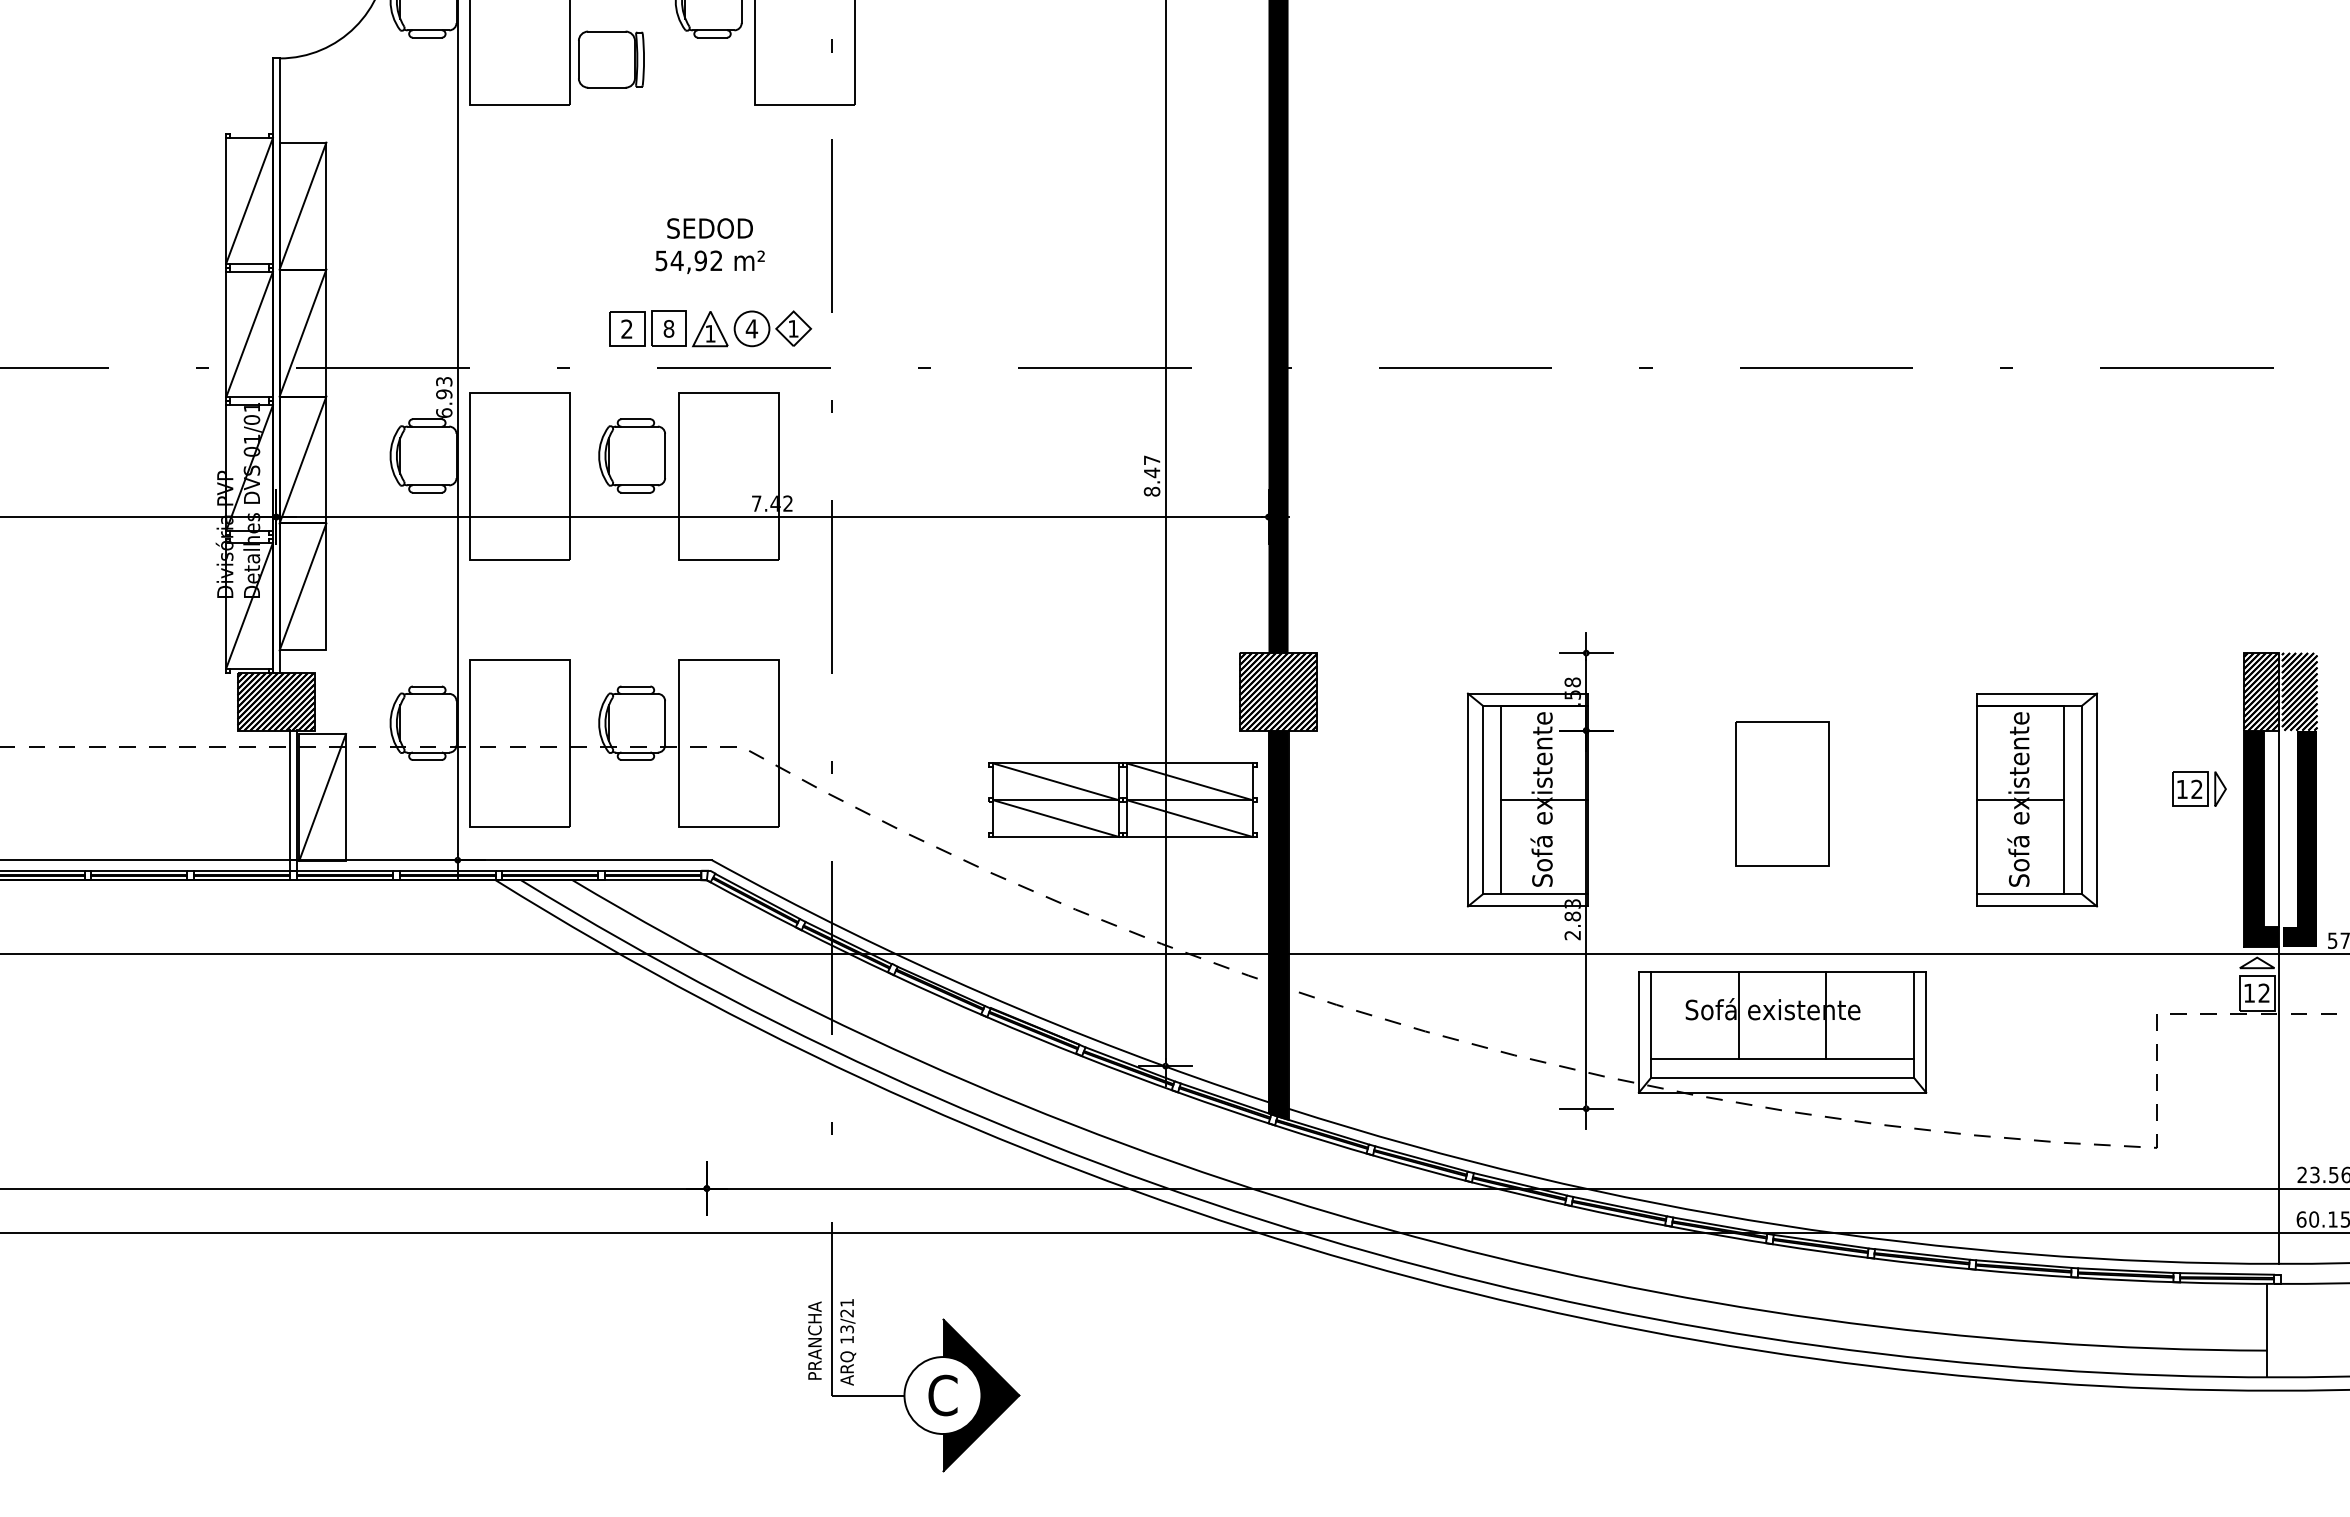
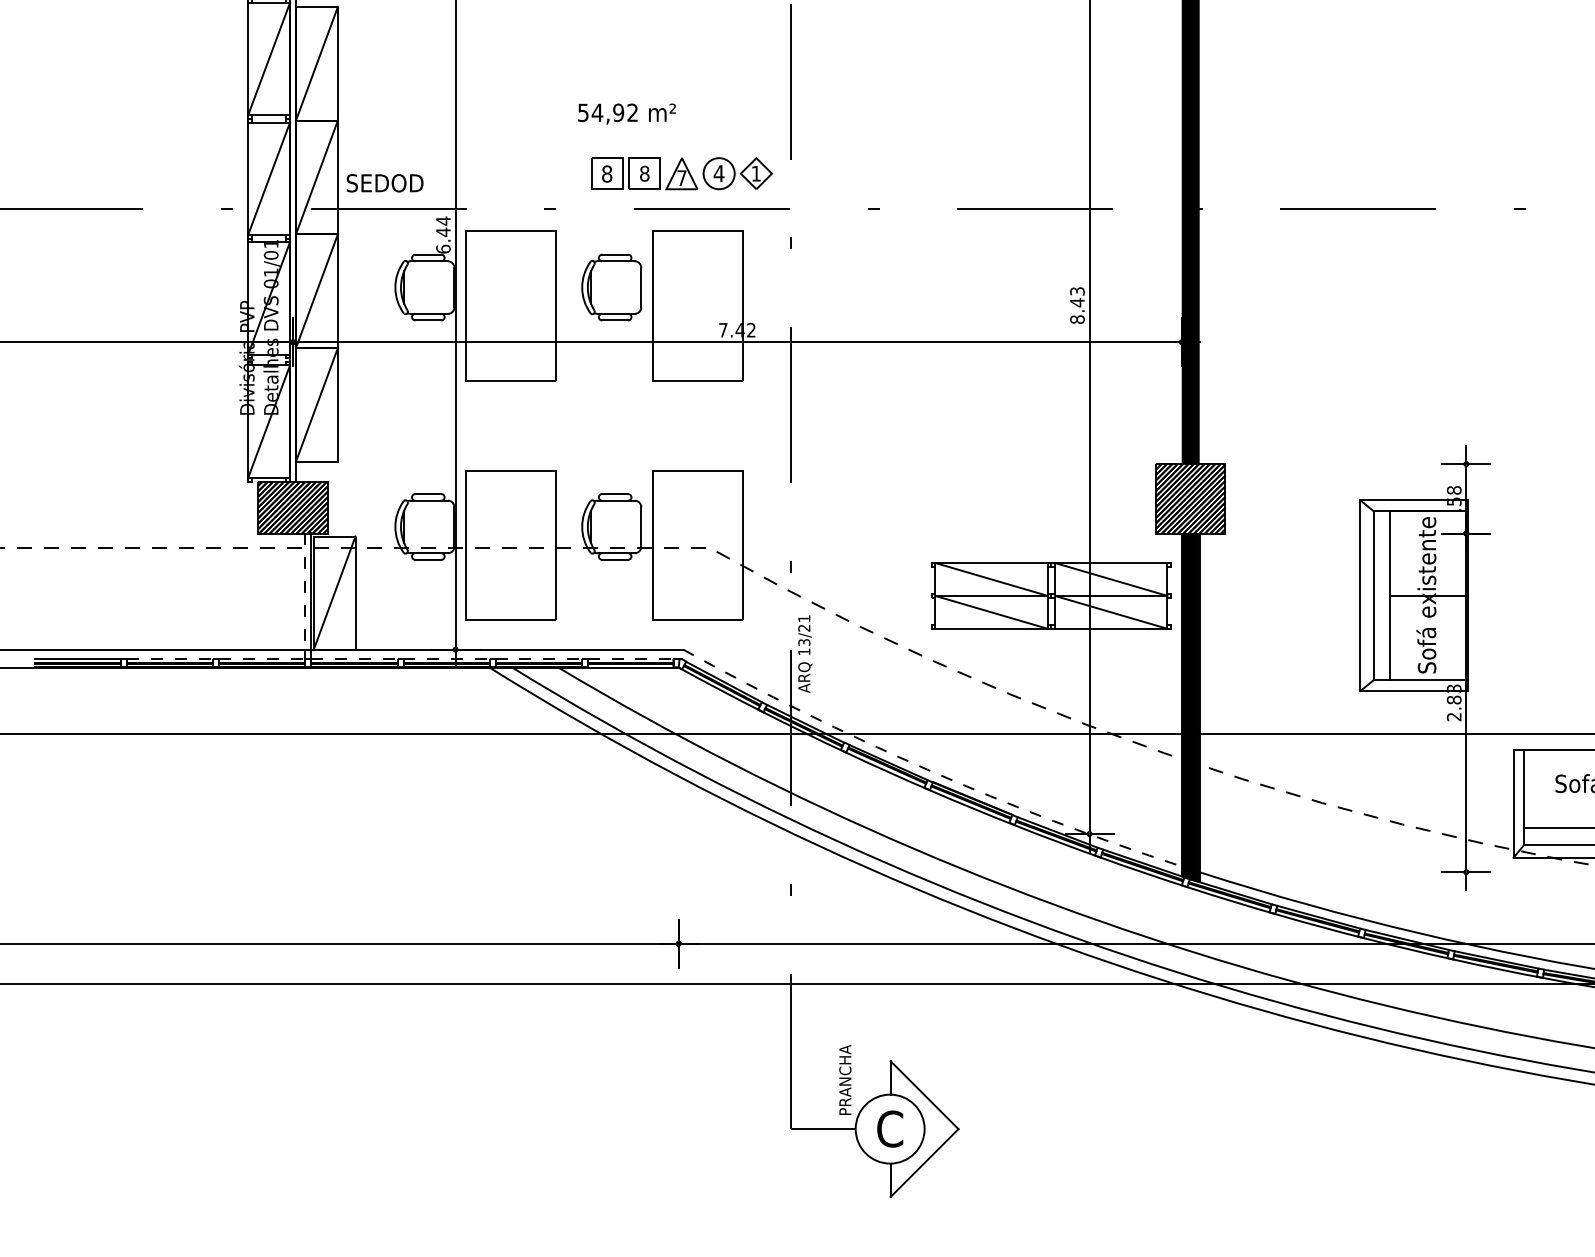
text: (709, 228) -> (384, 183), moved
text: (709, 261) -> (626, 113), moved
text: (626, 328) -> (606, 173), 2 -> 8
text: (710, 333) -> (681, 177), 1 -> 7
text: (444, 387) -> (443, 226), 6.93 -> 6.44
text: (1151, 459) -> (1076, 290), 8.47 -> 8.43
line: (290, 795) -> (305, 591), solid -> dashed
line: (139, 870) -> (170, 658), solid -> dashed
line: (242, 870) -> (262, 658), solid -> dashed
line: (345, 870) -> (355, 658), solid -> dashed
line: (448, 870) -> (447, 658), solid -> dashed
line: (550, 870) -> (538, 658), solid -> dashed
line: (653, 870) -> (630, 658), solid -> dashed
arc: (984, 994) -> (927, 769), solid -> dashed
text: (814, 1340) -> (844, 1079), moved
text: (848, 1342) -> (805, 654), moved
fill: (981, 1395) -> (924, 1129), removed

